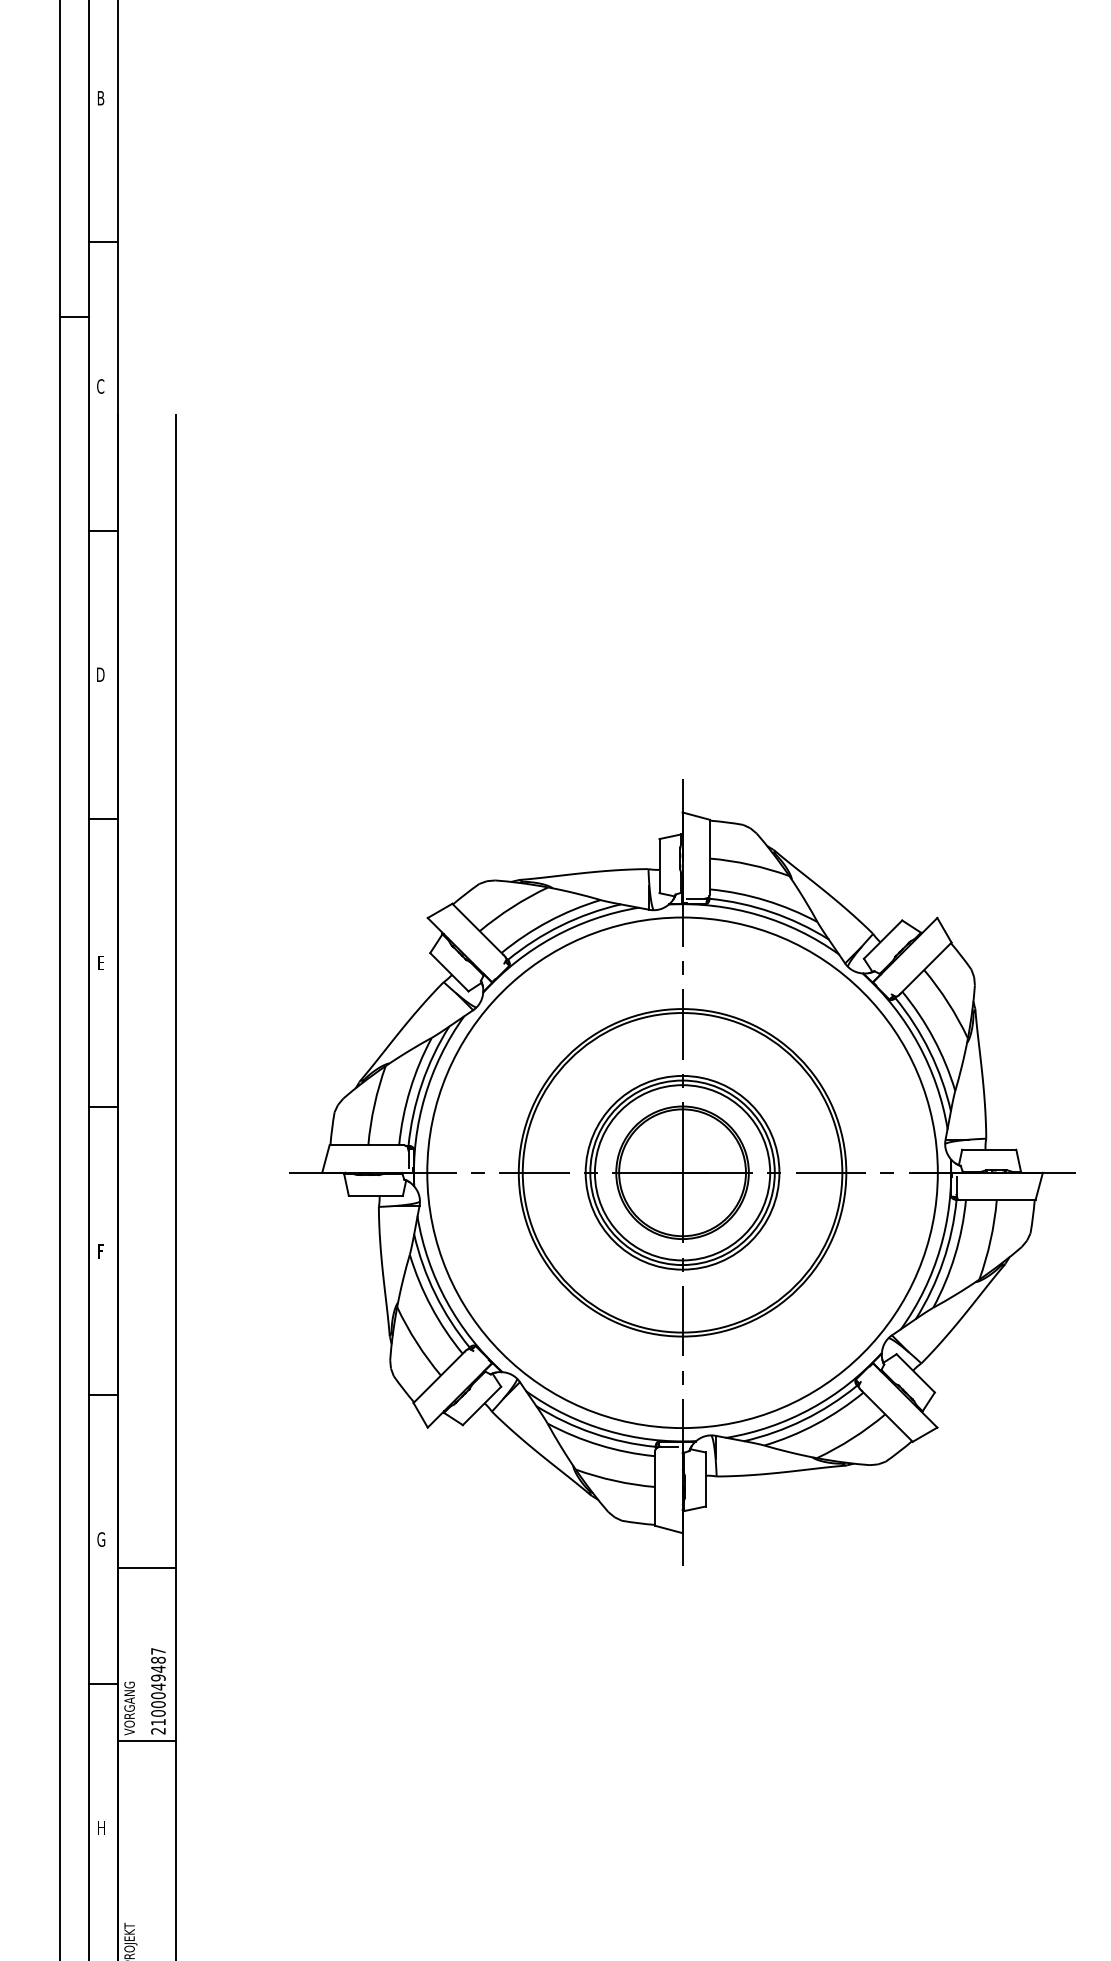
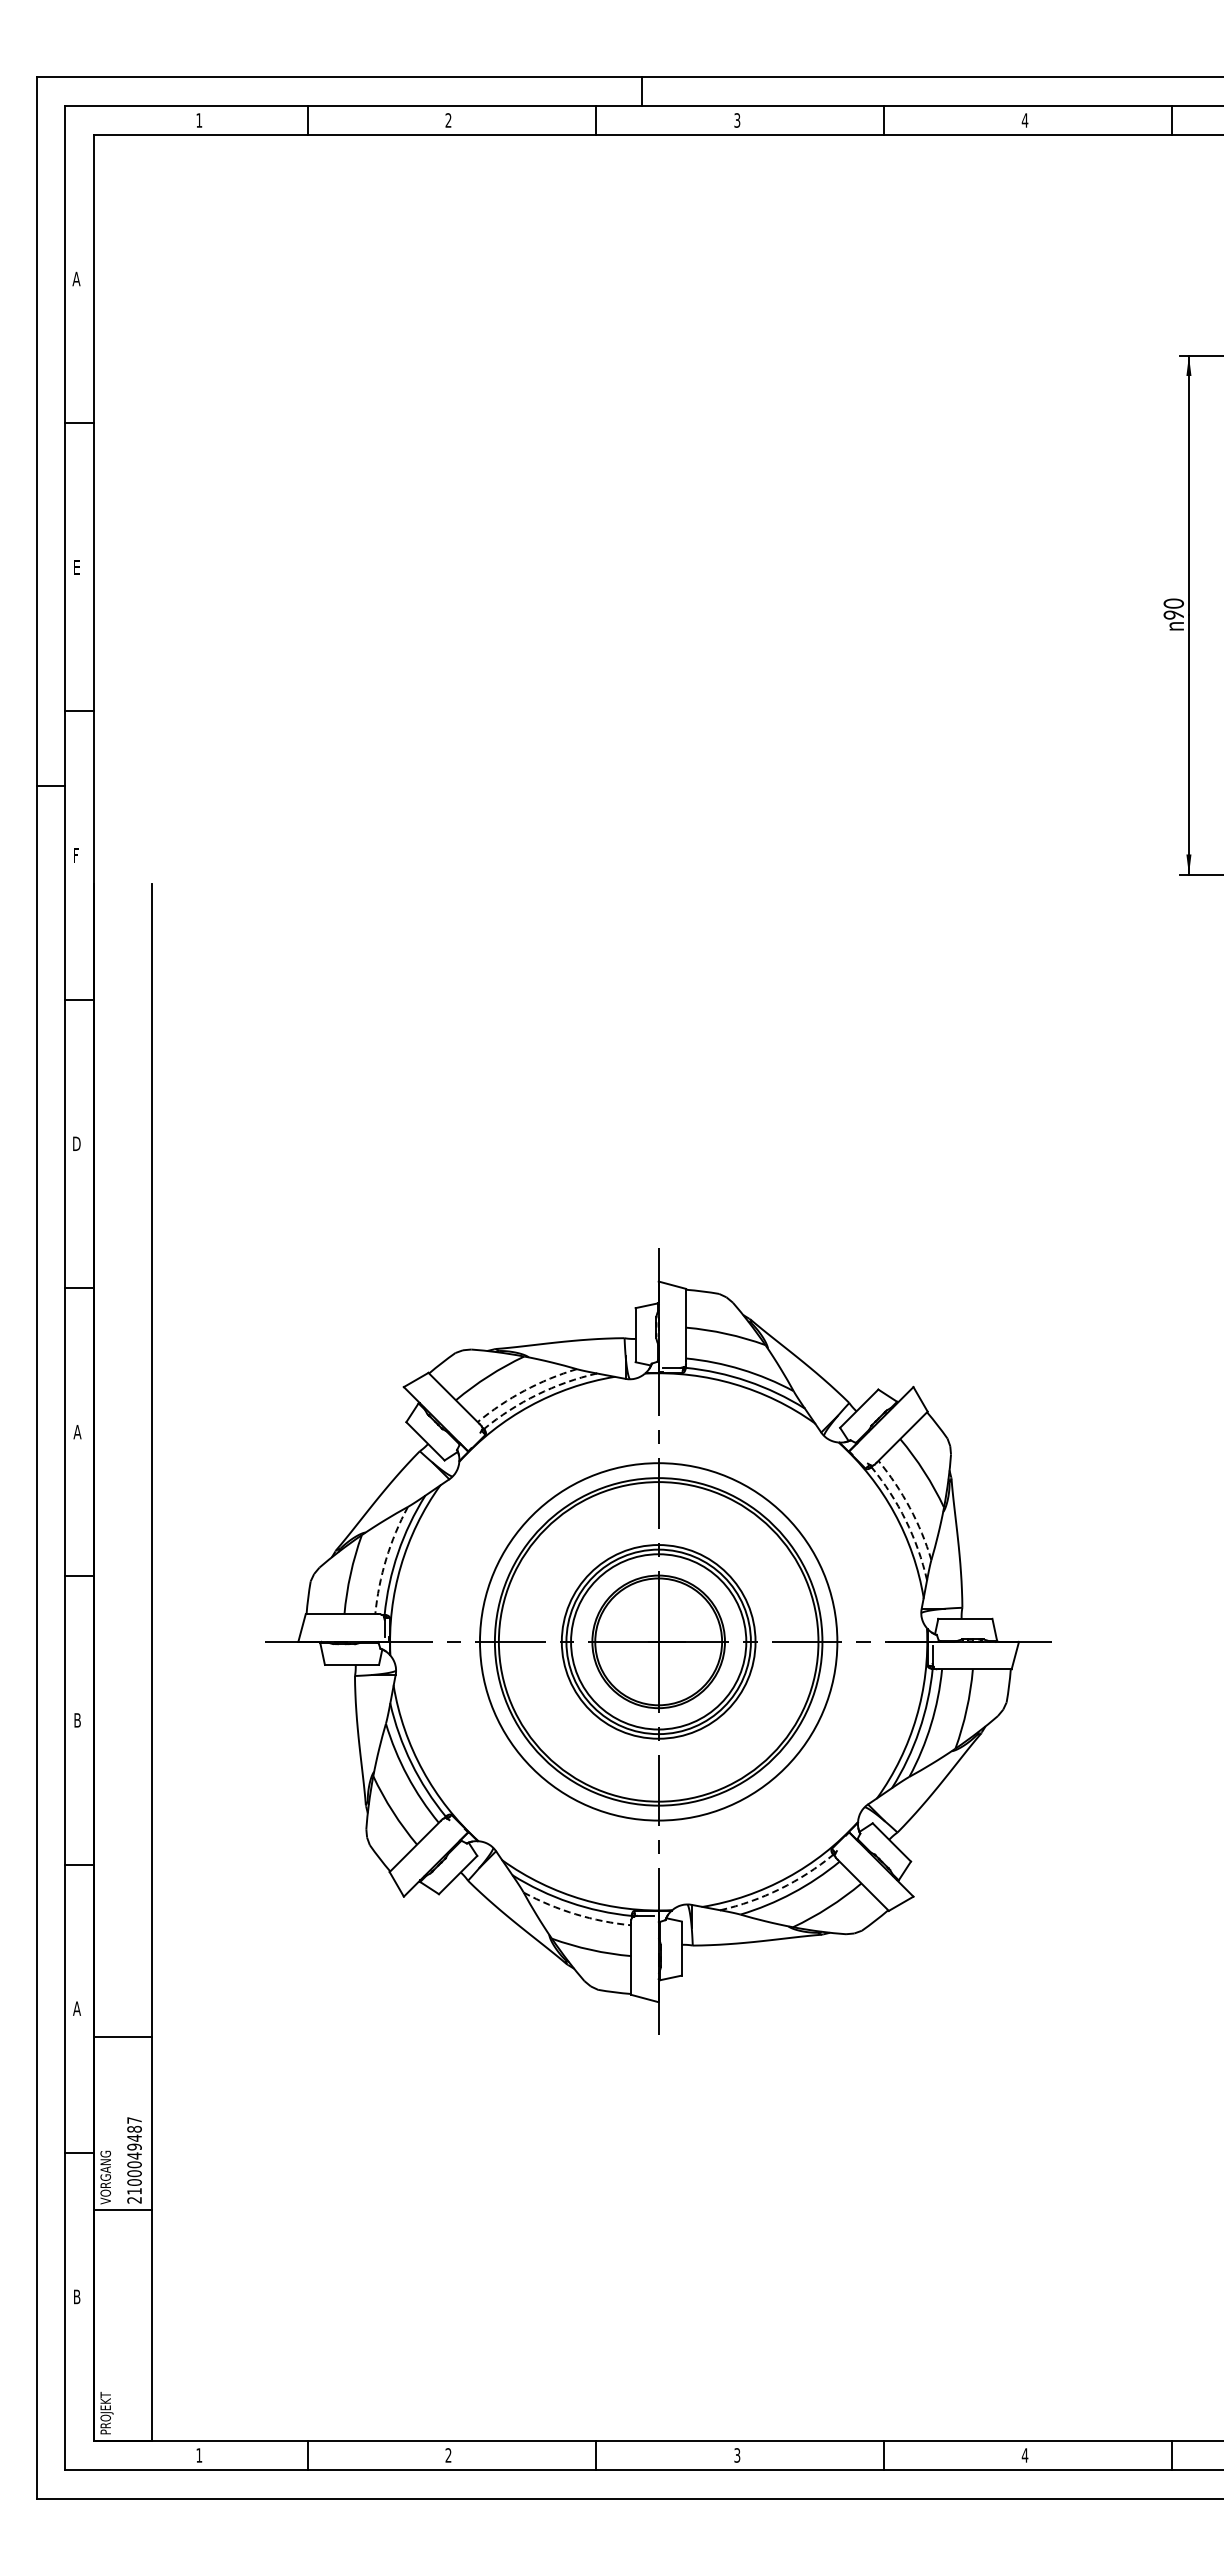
text: (101, 98) -> (77, 567), B -> E
text: (100, 386) -> (76, 855), C -> F
arc: (548, 921) -> (524, 1390), solid -> dashed
arc: (561, 925) -> (537, 1394), solid -> dashed
text: (101, 963) -> (77, 1432), E -> A
arc: (933, 1038) -> (909, 1507), solid -> dashed
arc: (929, 1051) -> (905, 1520), solid -> dashed
arc: (410, 1090) -> (386, 1559), solid -> dashed
circle: (682, 1172) -> (658, 1641), size x0.7
text: (101, 1251) -> (77, 1720), F -> B
arc: (804, 1420) -> (780, 1889), solid -> dashed
arc: (599, 1445) -> (575, 1914), solid -> dashed
text: (101, 1539) -> (77, 2008), G -> A
text: (101, 1827) -> (77, 2296), H -> B

